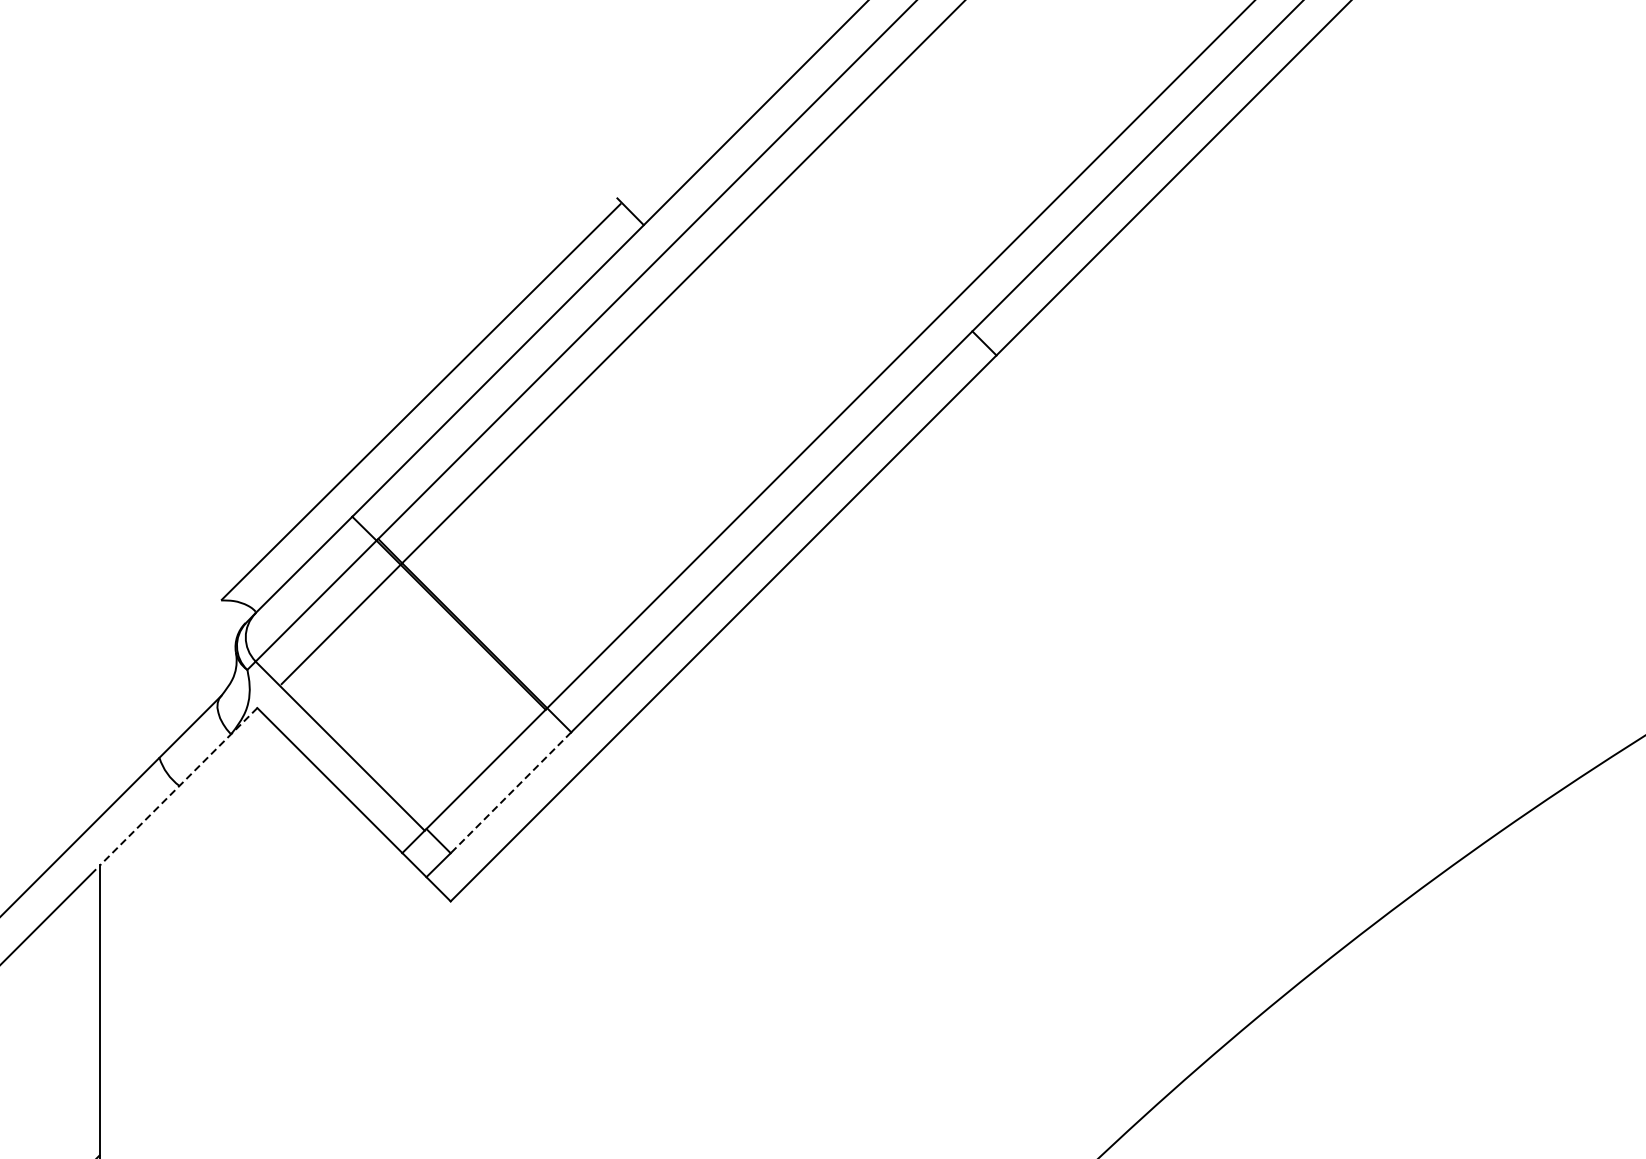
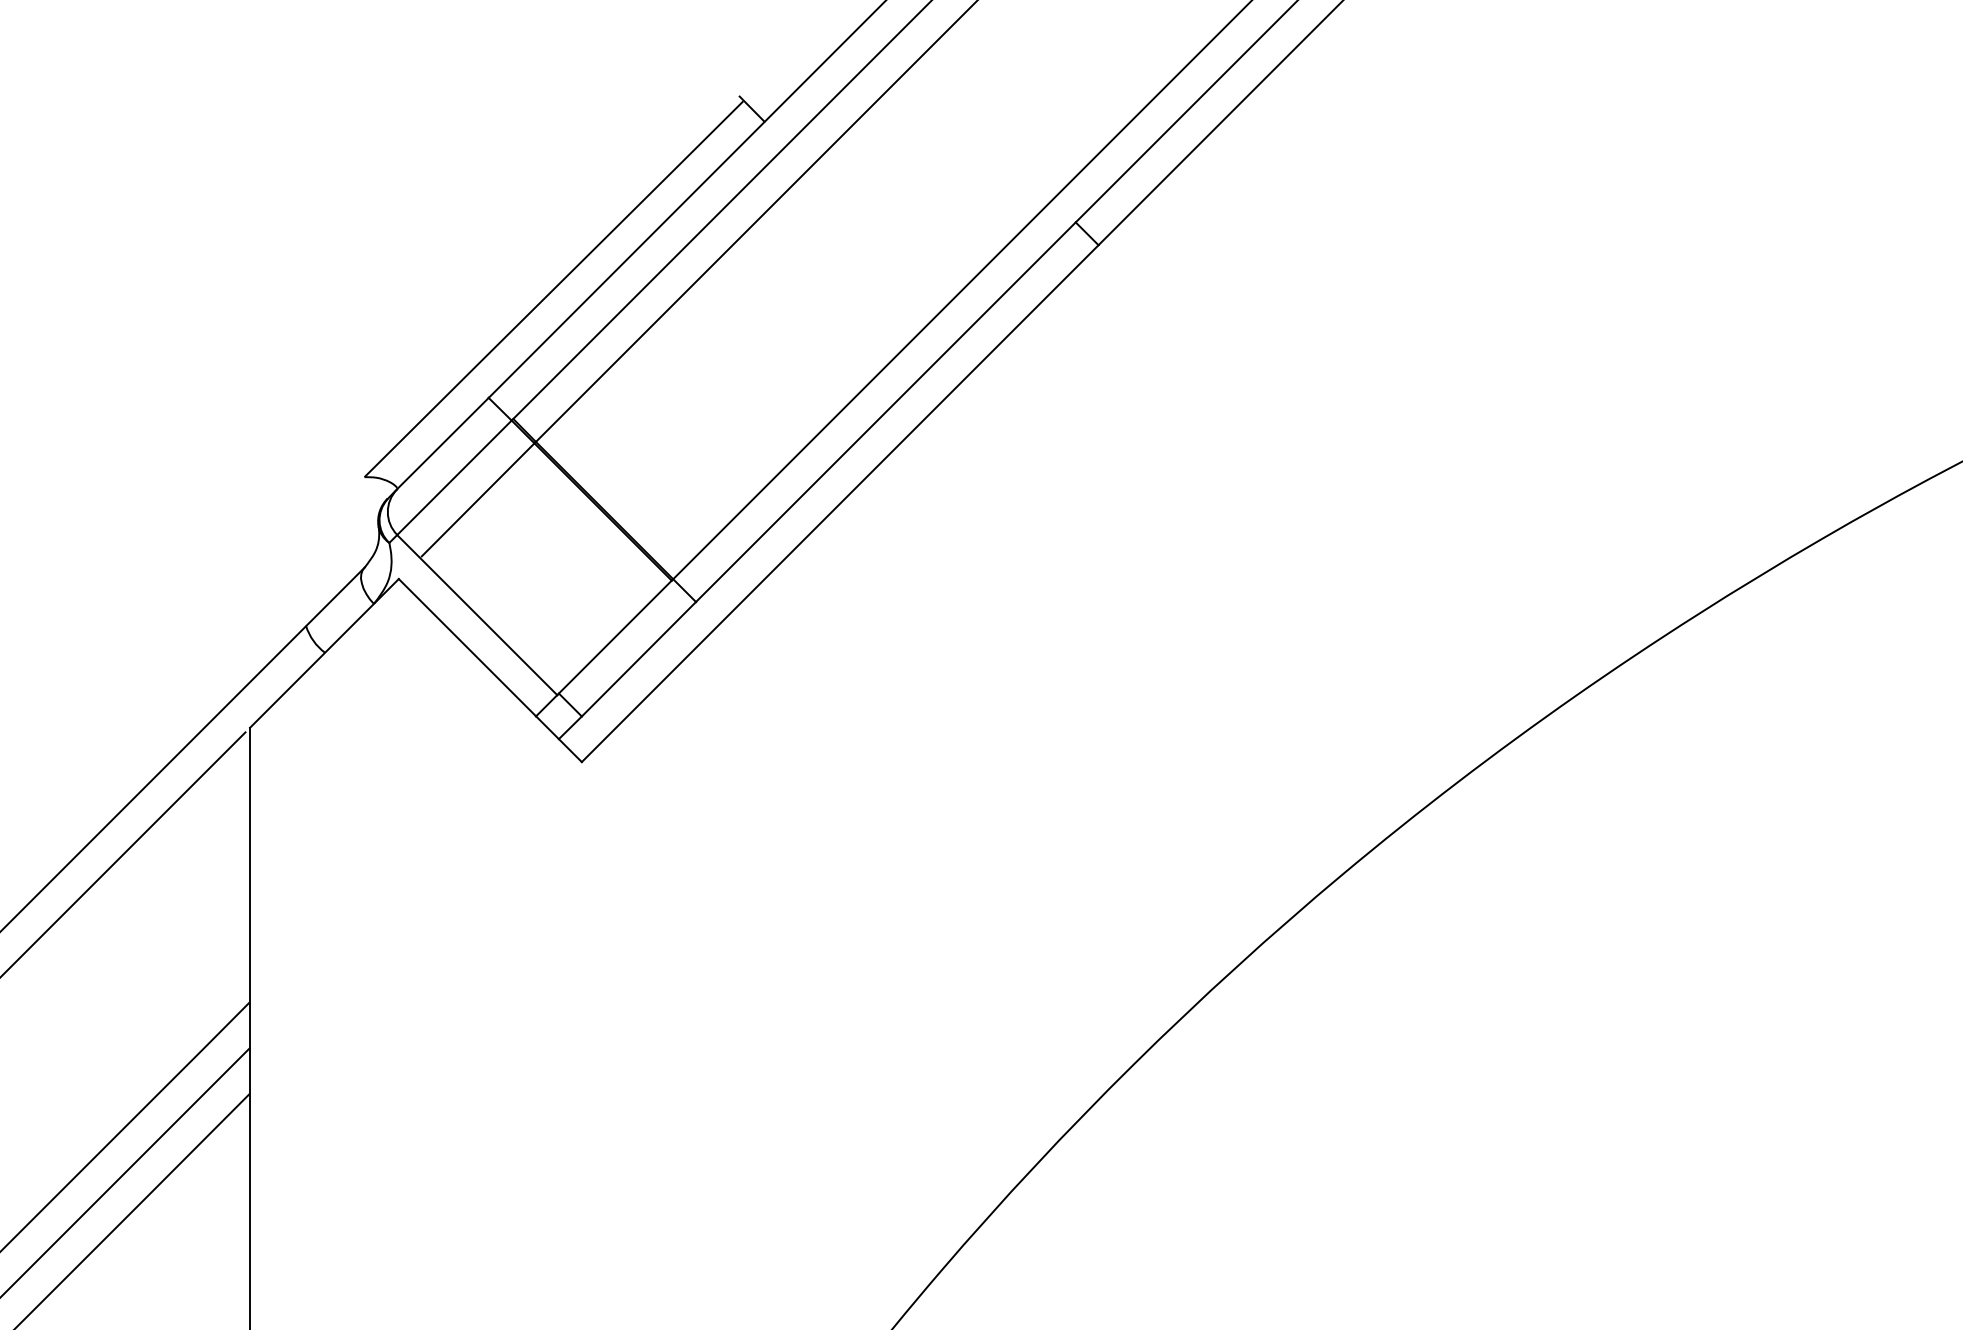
line: (178, 786) -> (324, 653), dashed -> solid
line: (510, 793) -> (638, 659), dashed -> solid

